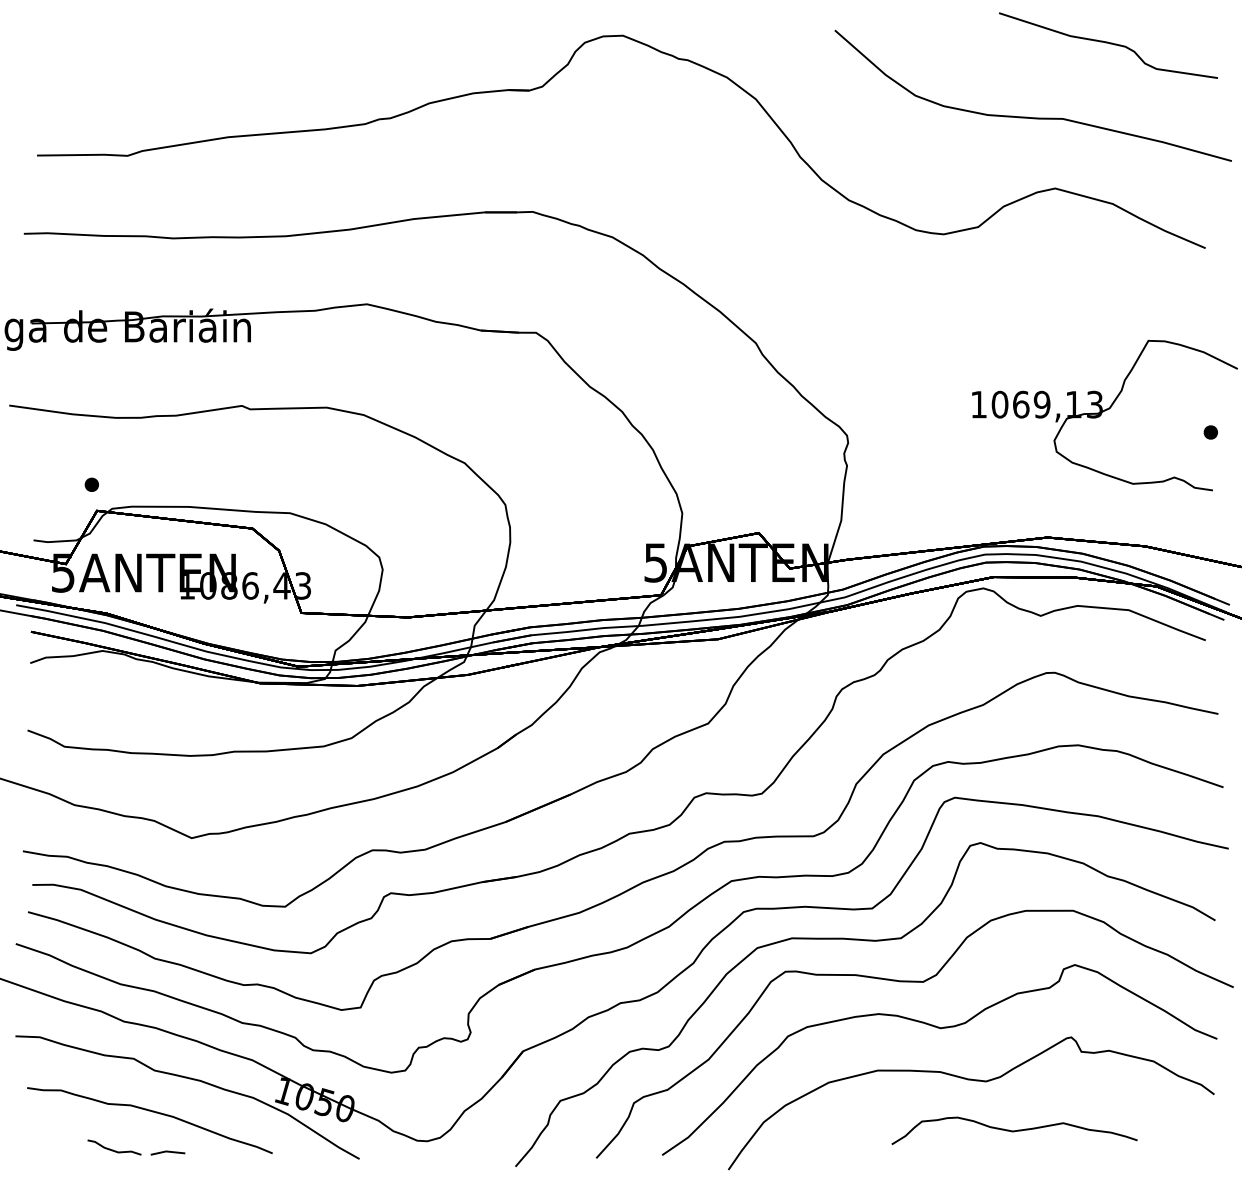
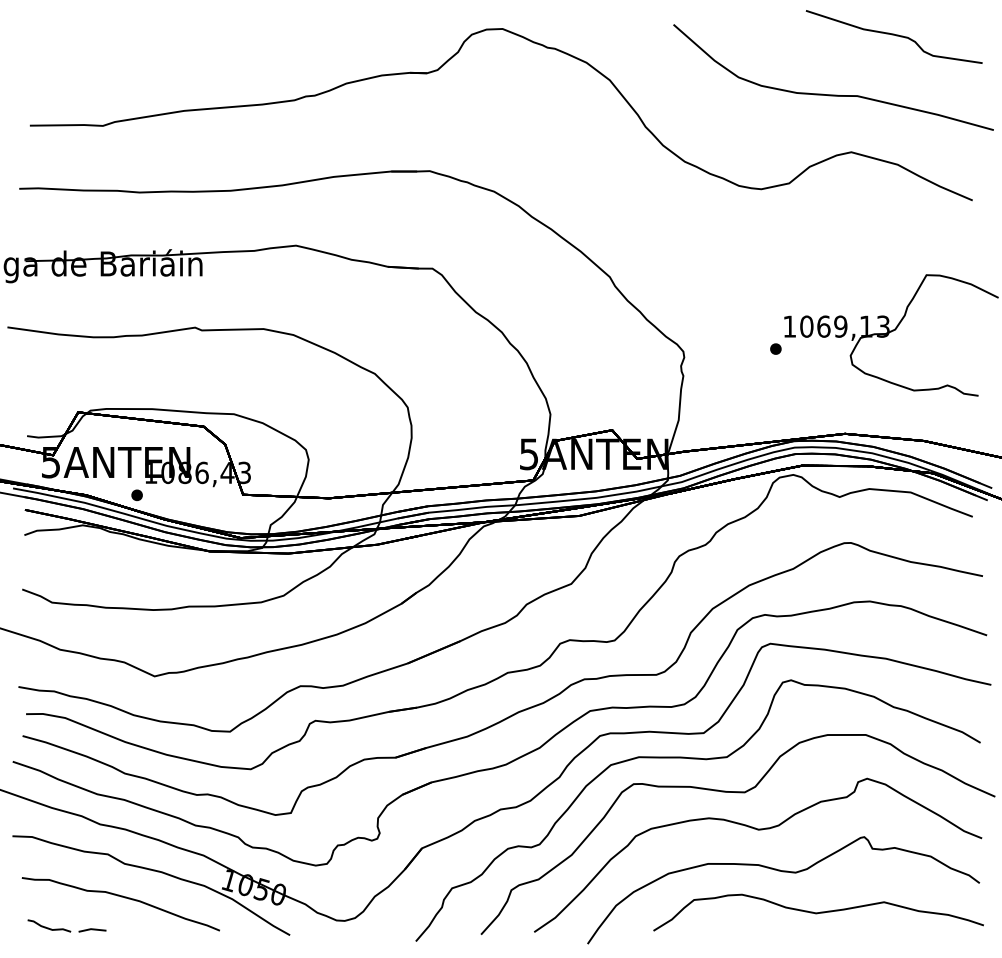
part: (1210, 431) -> (775, 348), moved
part: (91, 483) -> (136, 494), moved
part: (1014, 1130) -> (818, 912), size x1.67
part: (135, 1146) -> (66, 925), moved

